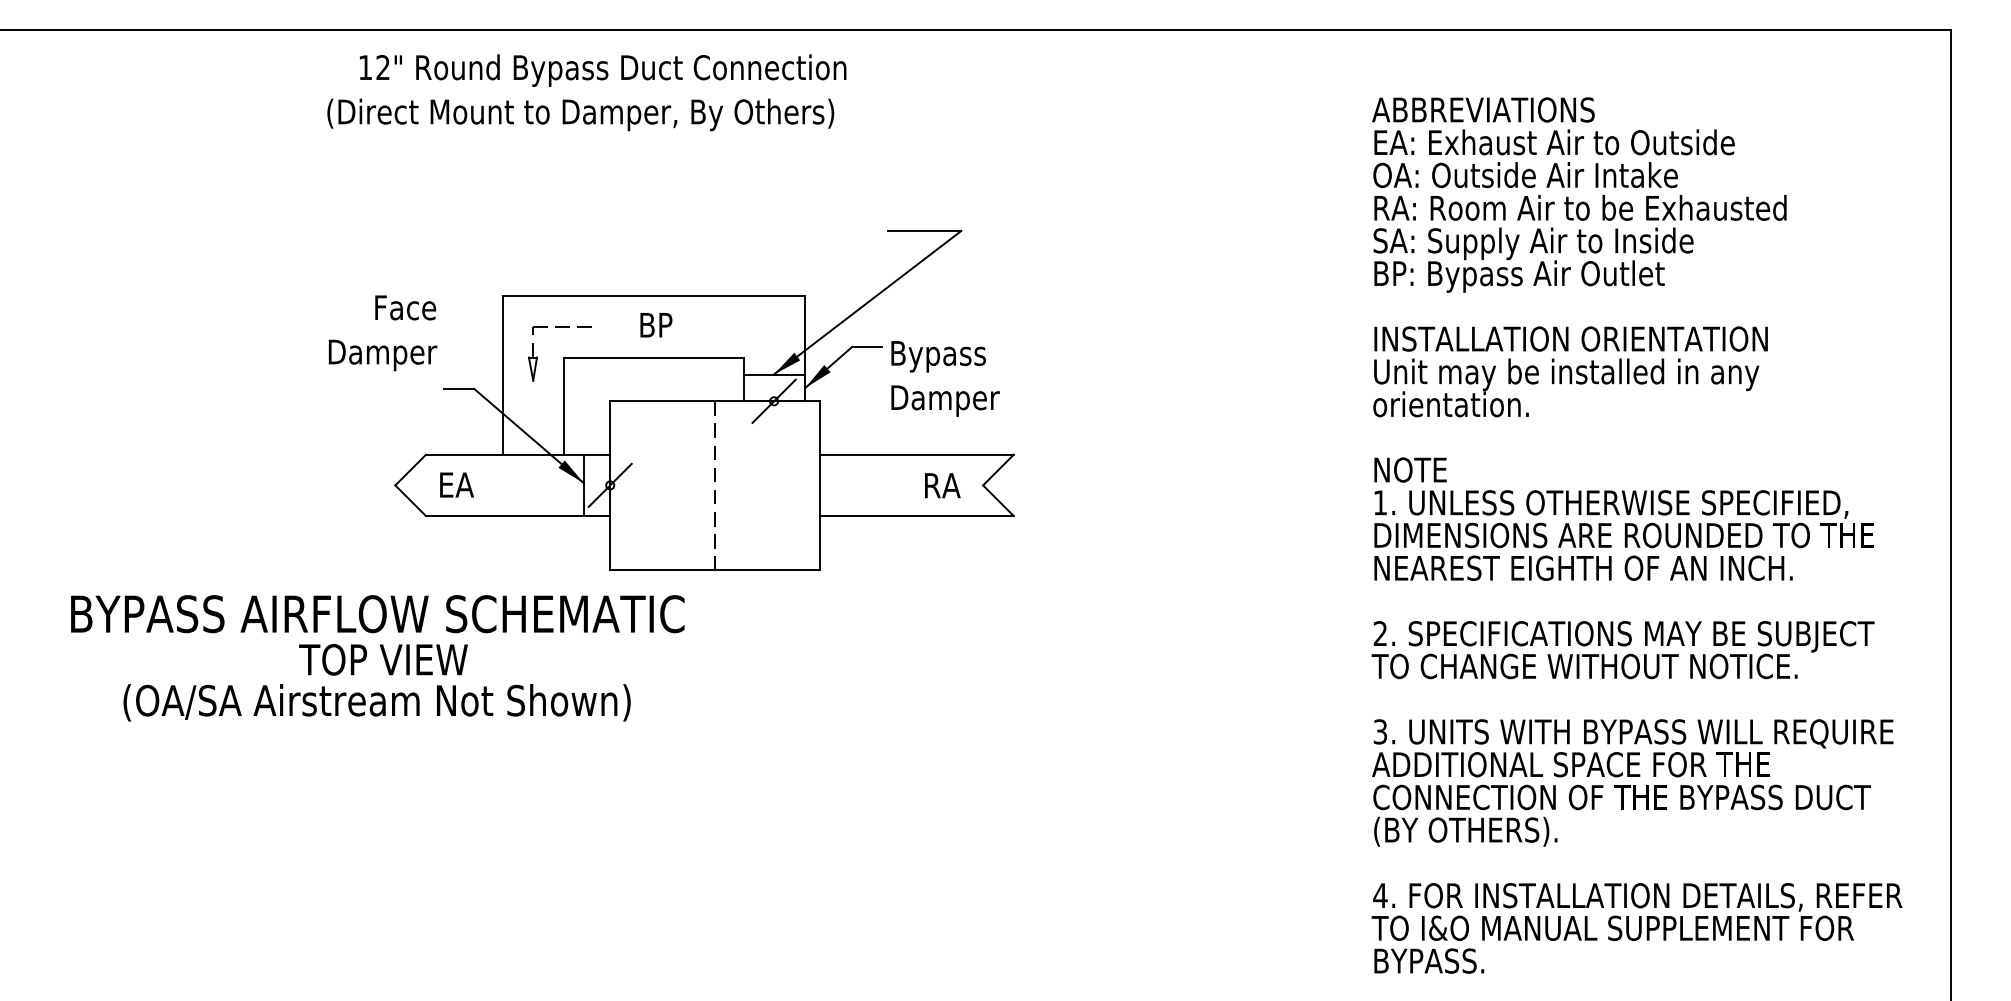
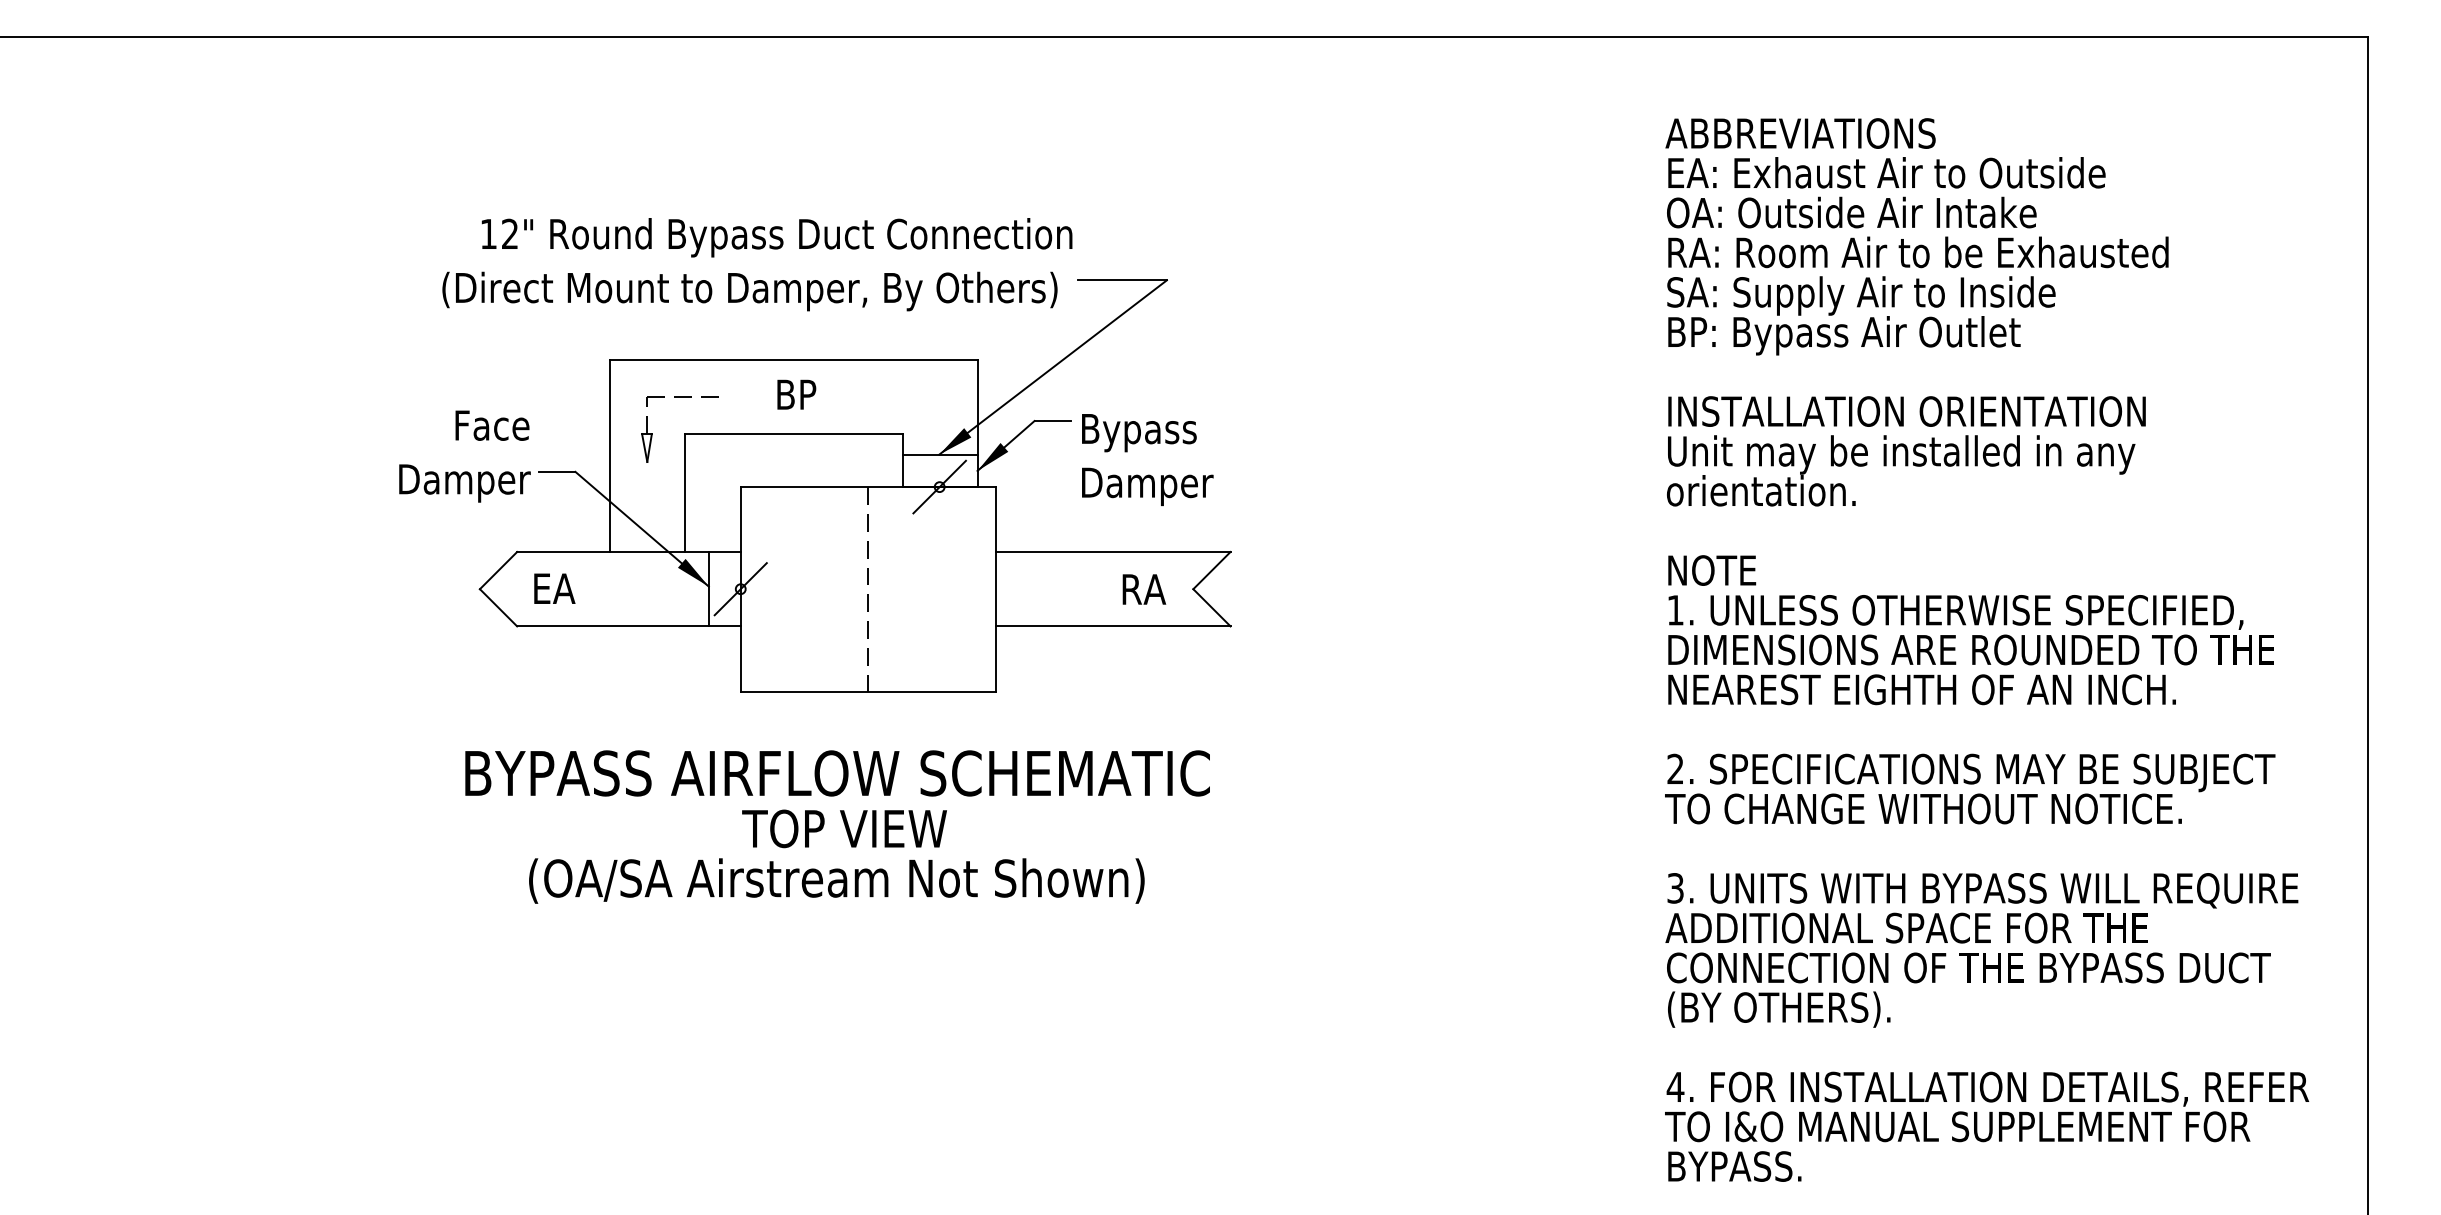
text: (586, 92) -> (757, 264), moved
text: (382, 333) -> (464, 456), moved
text: (377, 657) -> (837, 826), moved

